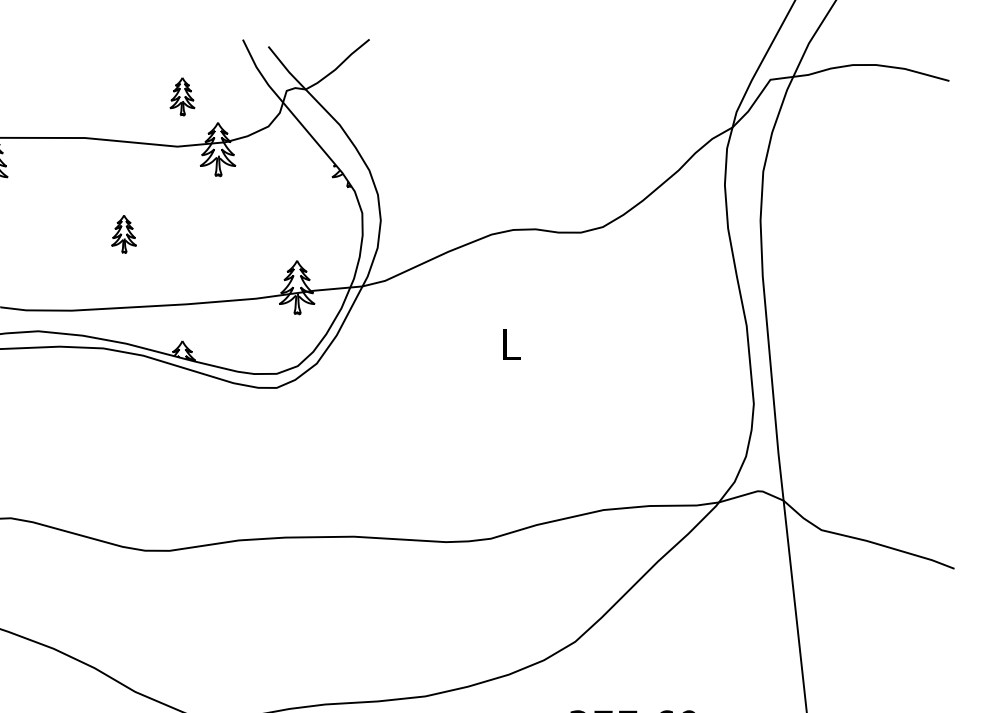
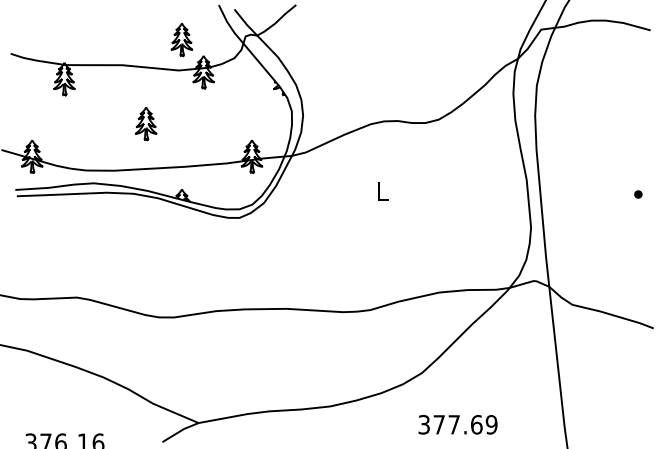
part: (181, 97) -> (181, 40), size x1.43
part: (124, 235) -> (146, 124), size x1.43
part: (929, 349) -> (638, 194), added

